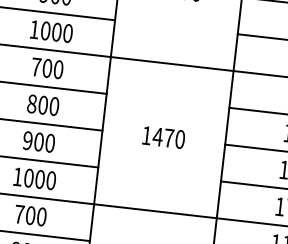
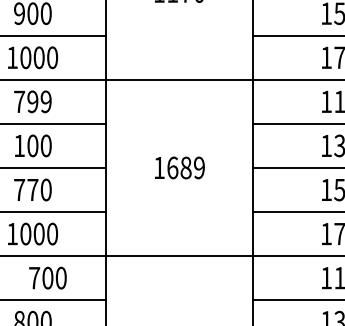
text: (52, 68) -> (39, 101), 700 -> 799
text: (32, 103) -> (19, 145), 800 -> 100
text: (168, 137) -> (185, 167), 1470 -> 1689
text: (33, 141) -> (26, 189), 900 -> 770
text: (30, 215) -> (47, 277), moved

